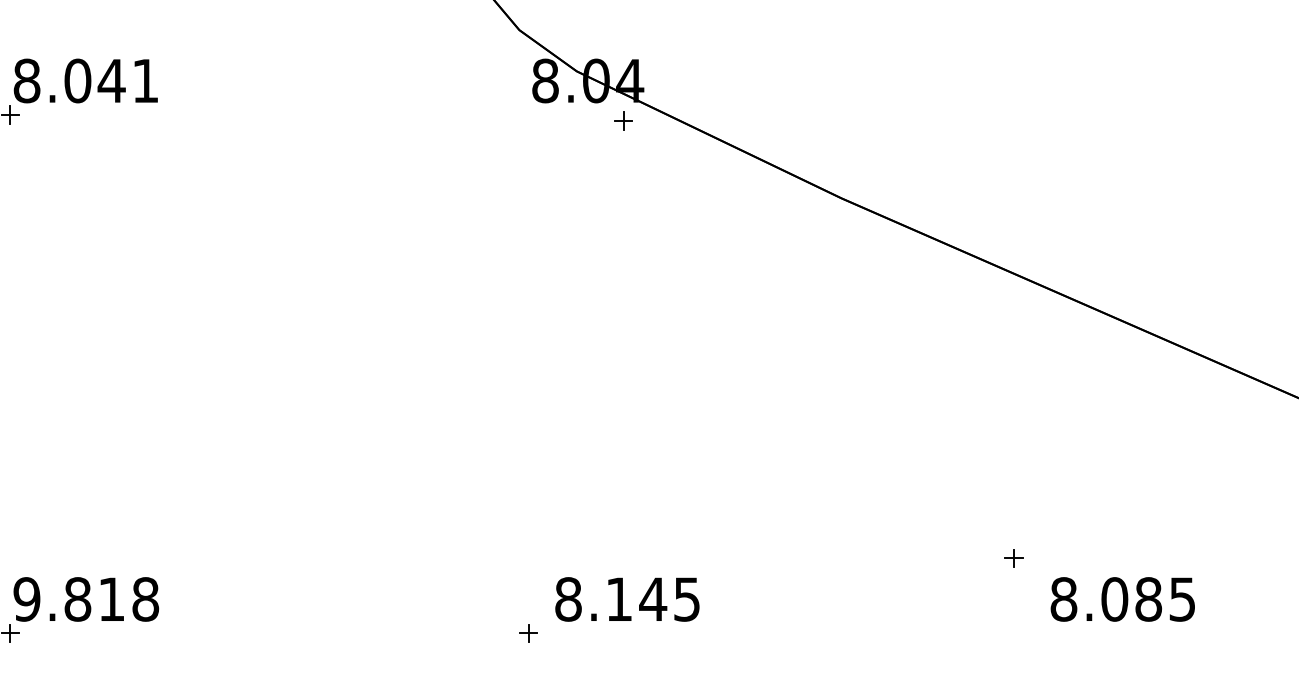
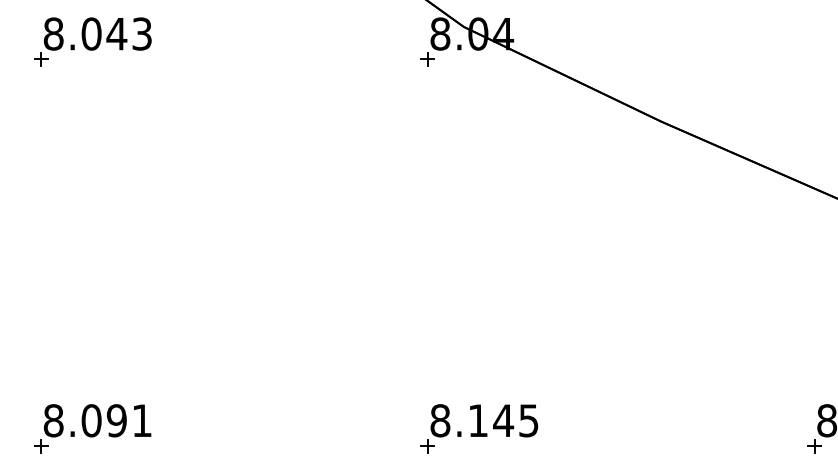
text: (145, 80) -> (142, 33), 8.041 -> 8.043
part: (623, 120) -> (427, 59), moved
part: (1013, 558) -> (814, 446), moved
text: (86, 599) -> (98, 420), 9.818 -> 8.091
text: (627, 599) -> (484, 420), moved

